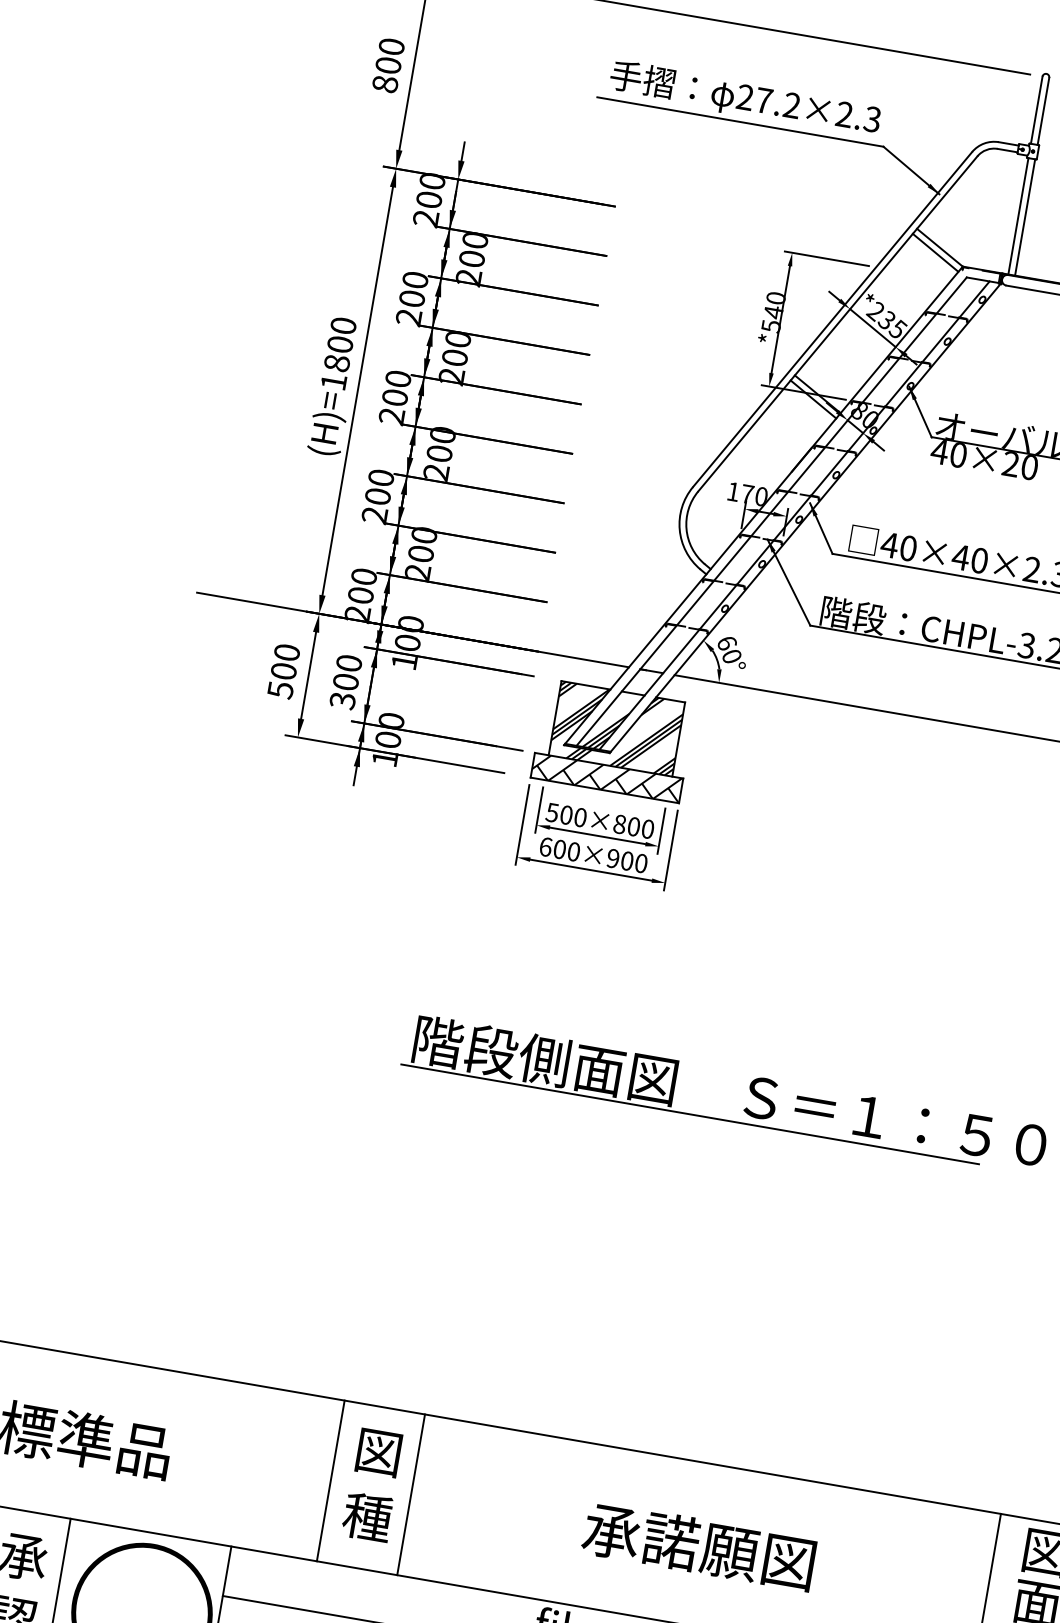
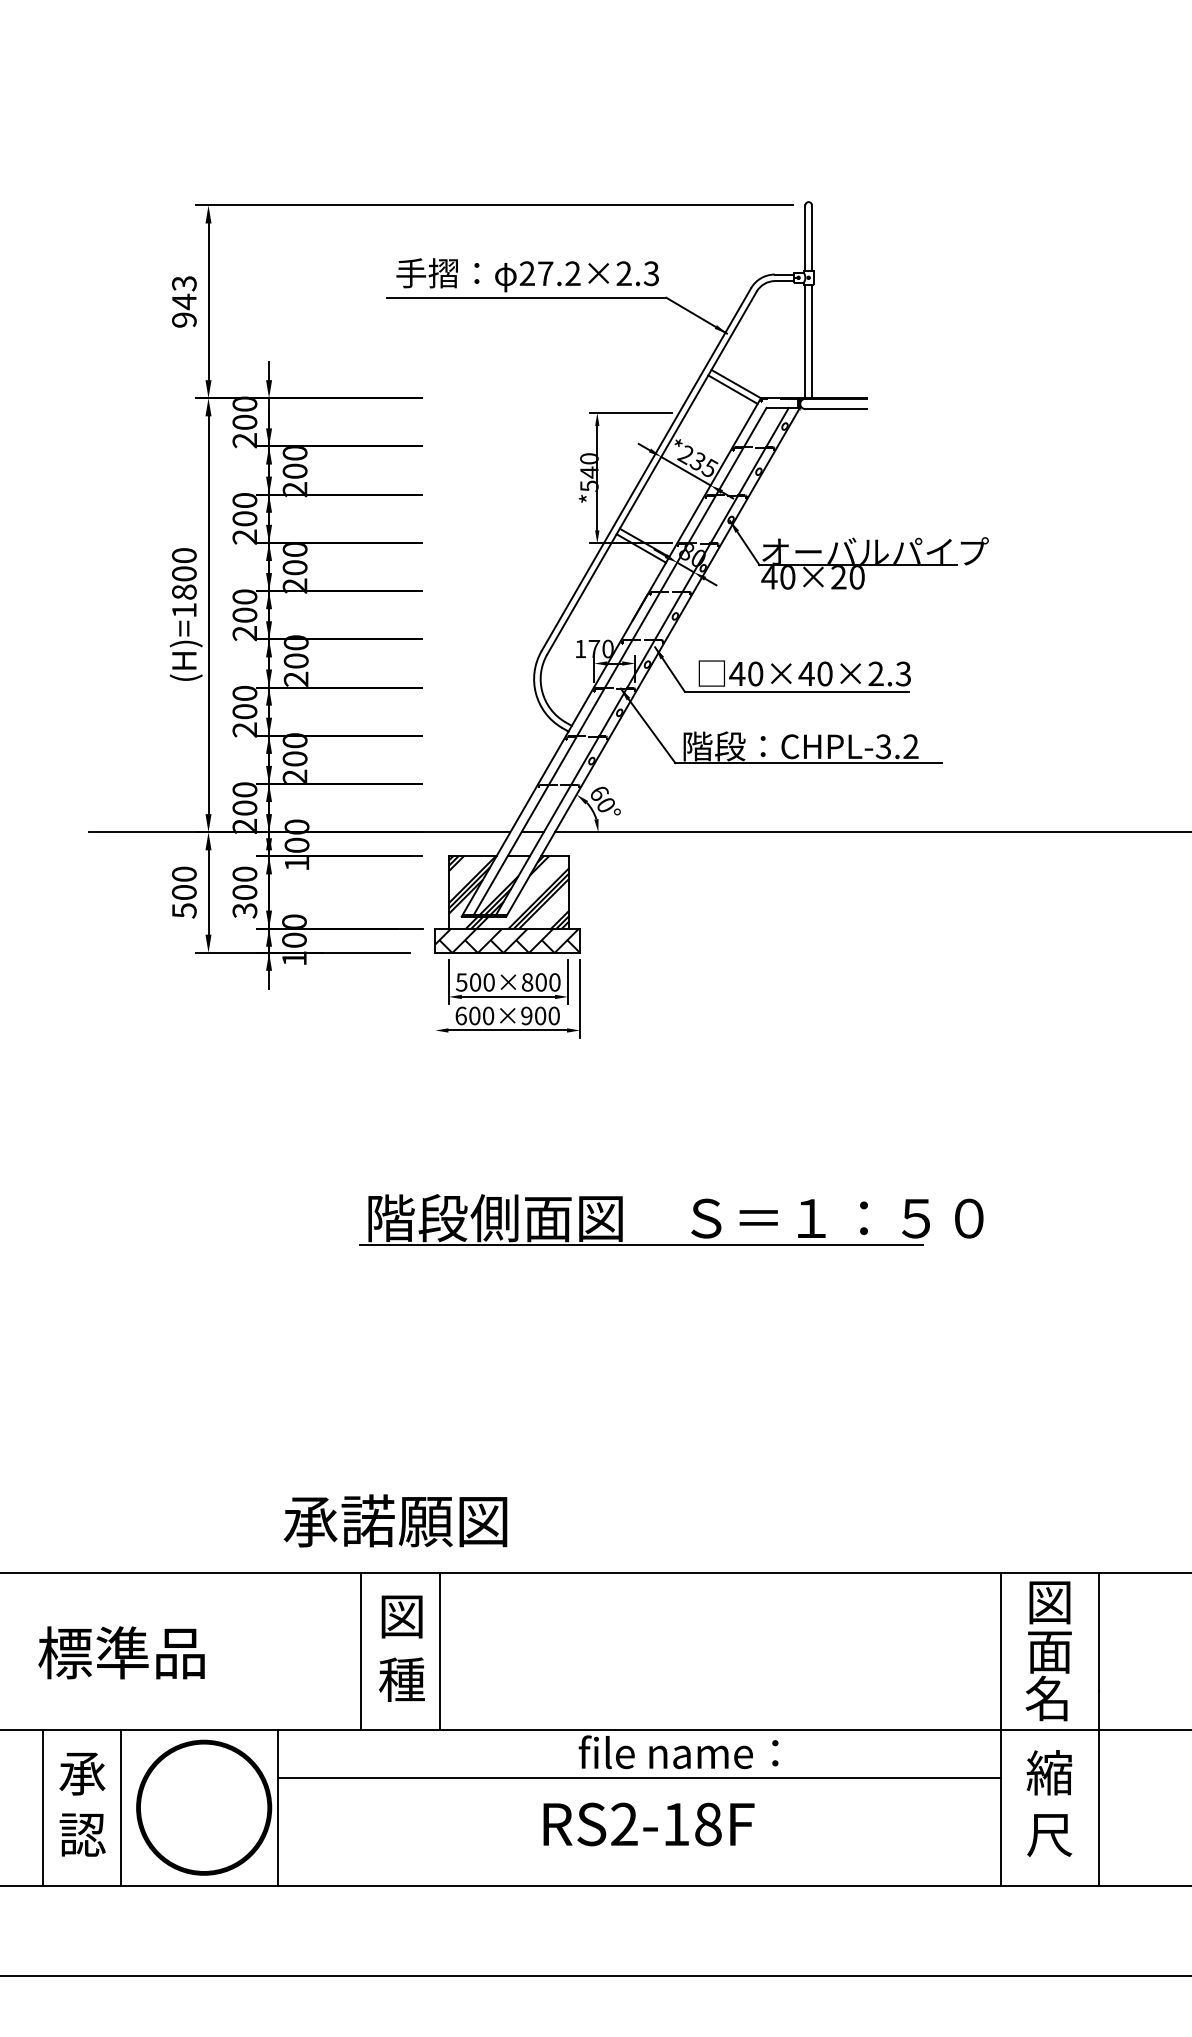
text: (388, 65) -> (184, 301), 800 -> 943
line: (522, 824) -> (435, 998), removed
text: (699, 1545) -> (395, 1520), moved

